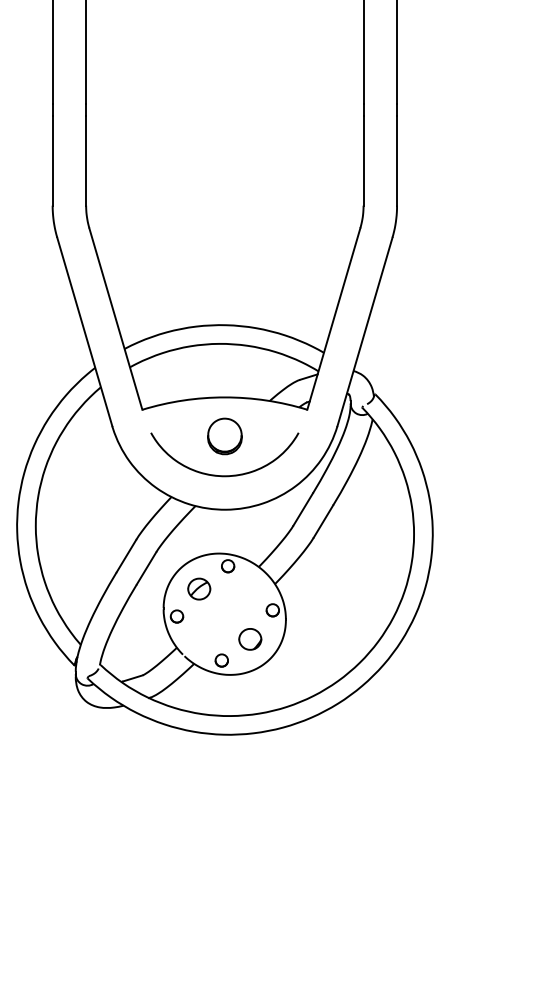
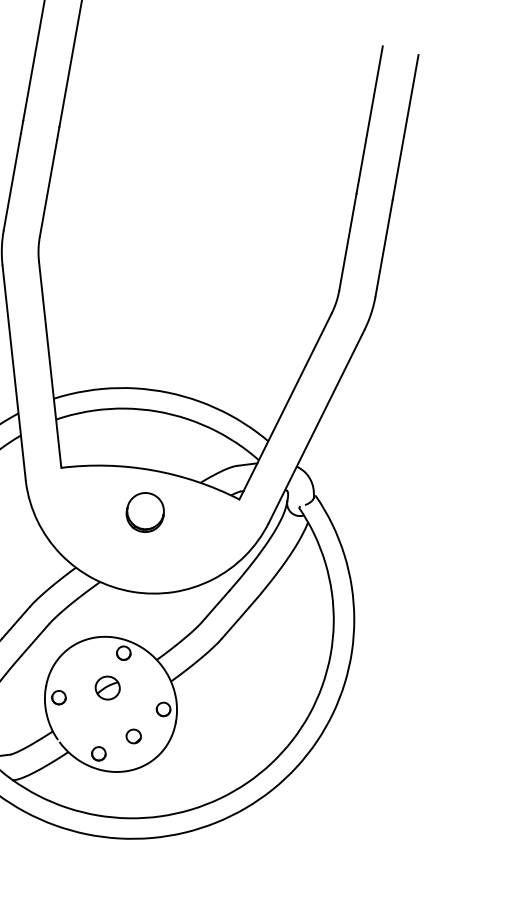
curve: (224, 475) -> (137, 554), removed
part: (199, 588) -> (108, 687), moved
part: (250, 639) -> (133, 736), size x0.6

